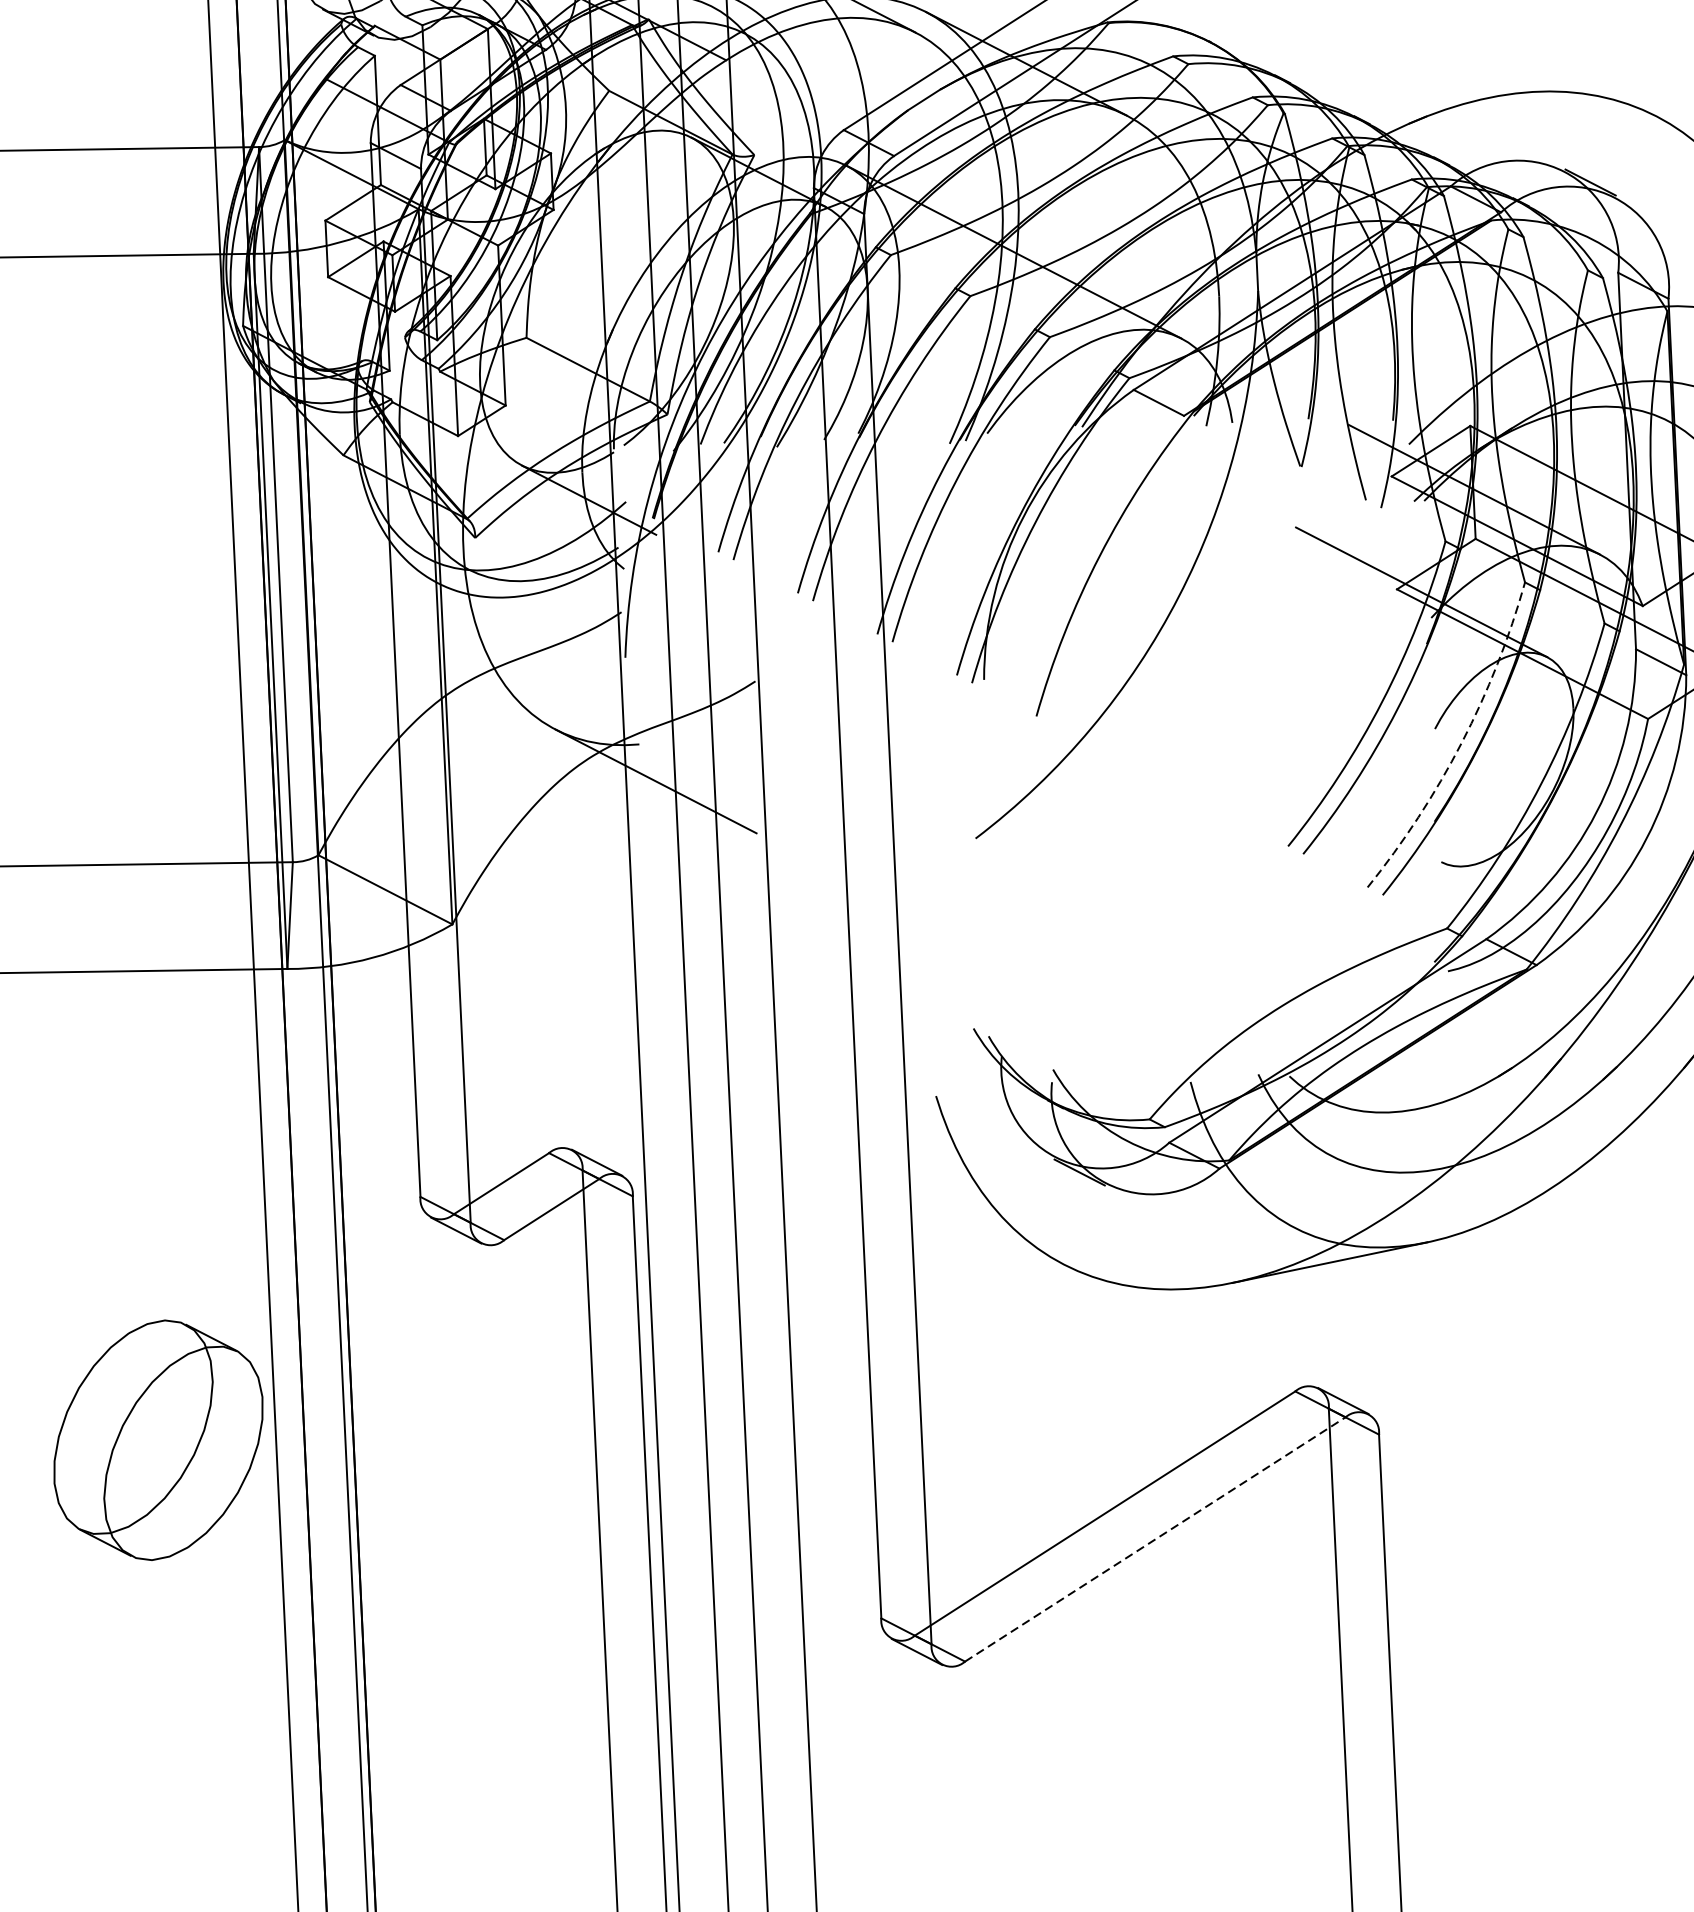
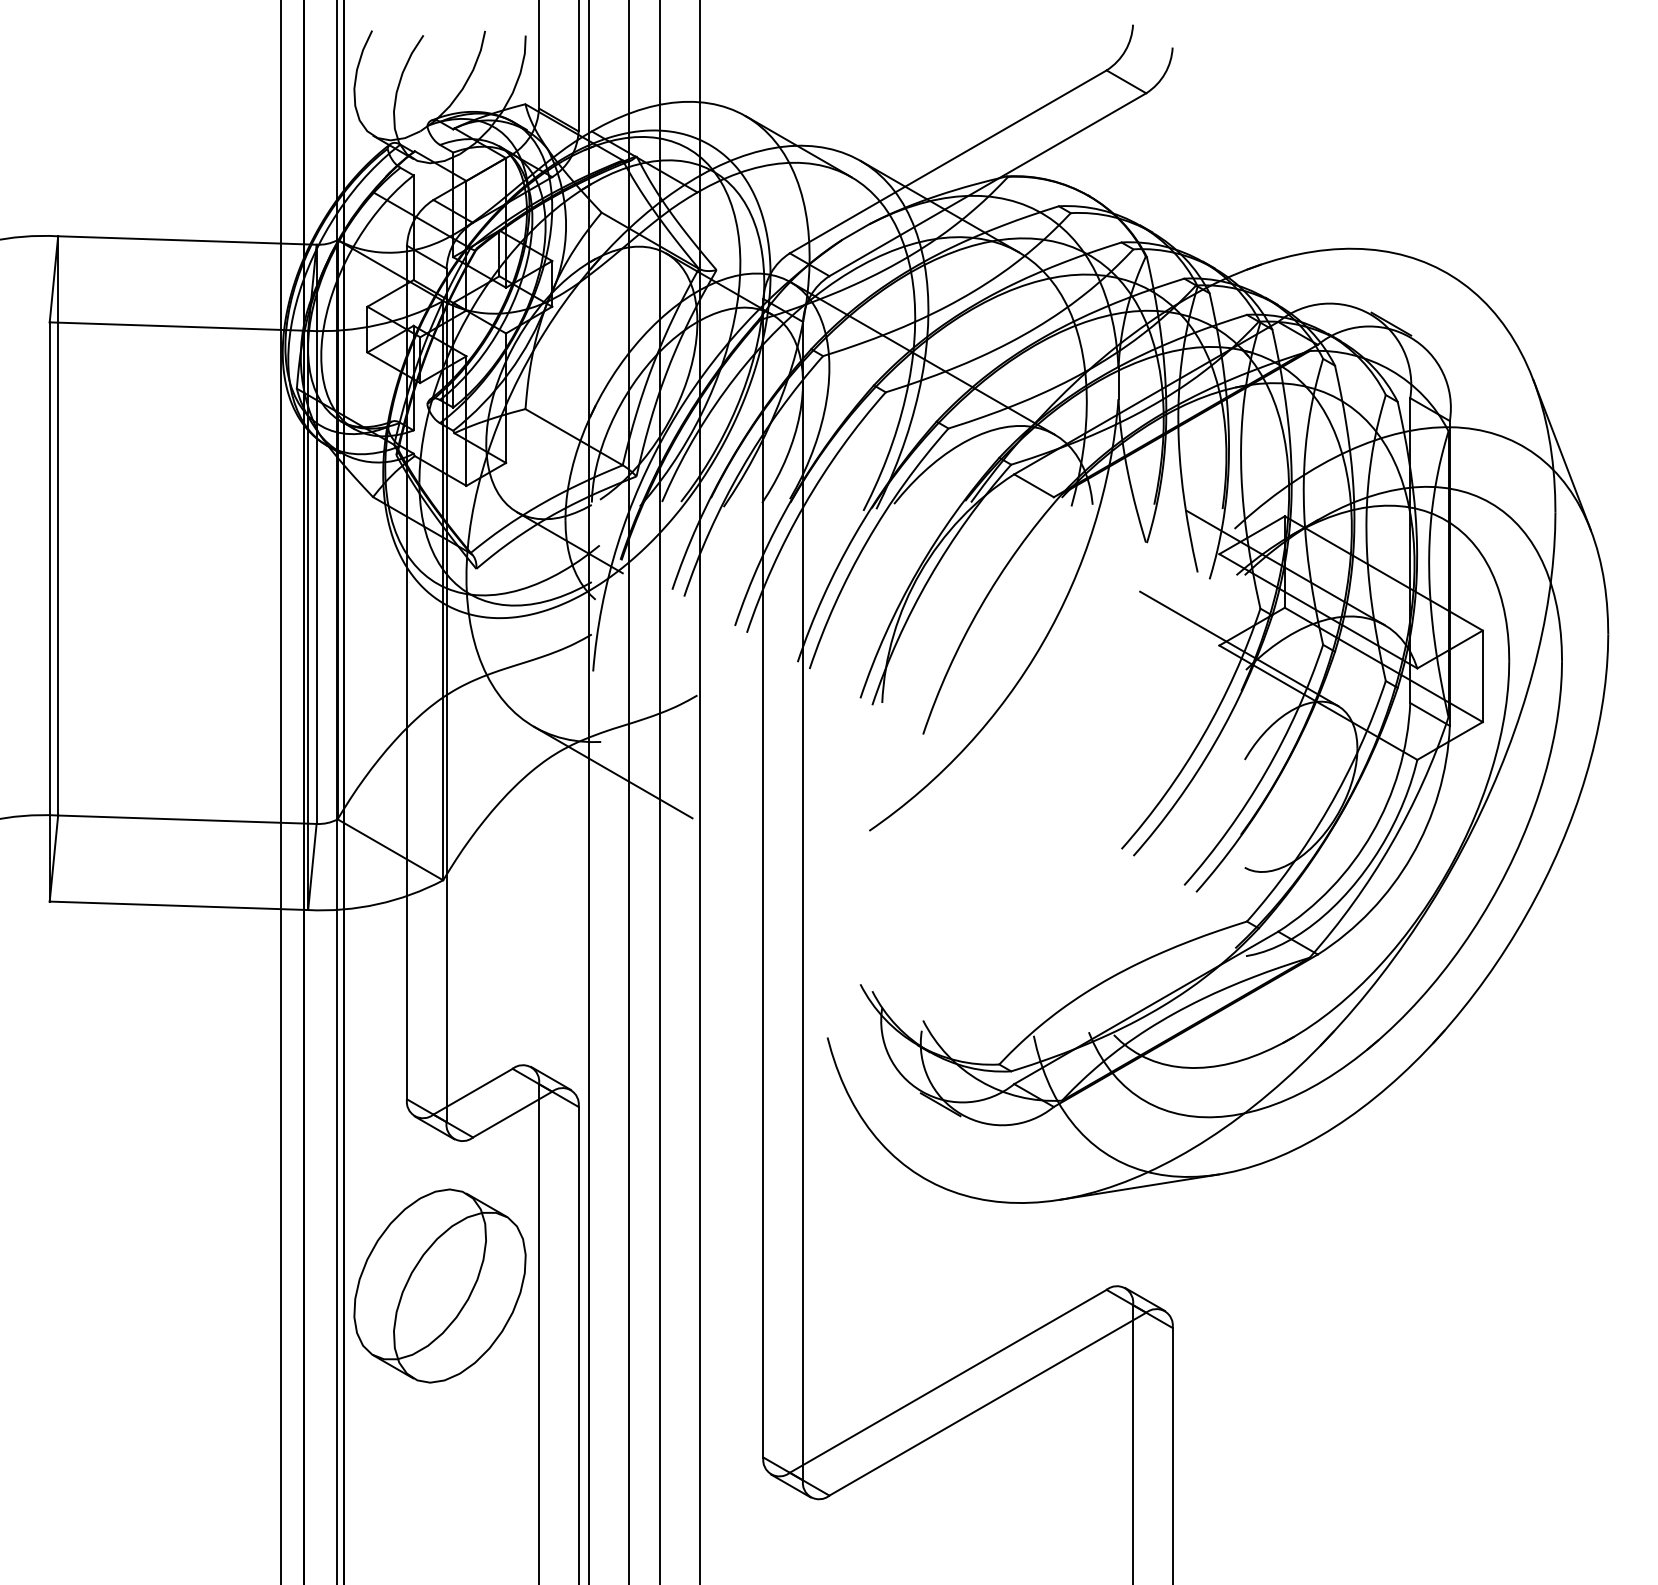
arc: (1461, 743) -> (1265, 772), dashed -> solid
part: (157, 1439) -> (439, 1285), moved
line: (1154, 1539) -> (987, 1404), dashed -> solid

